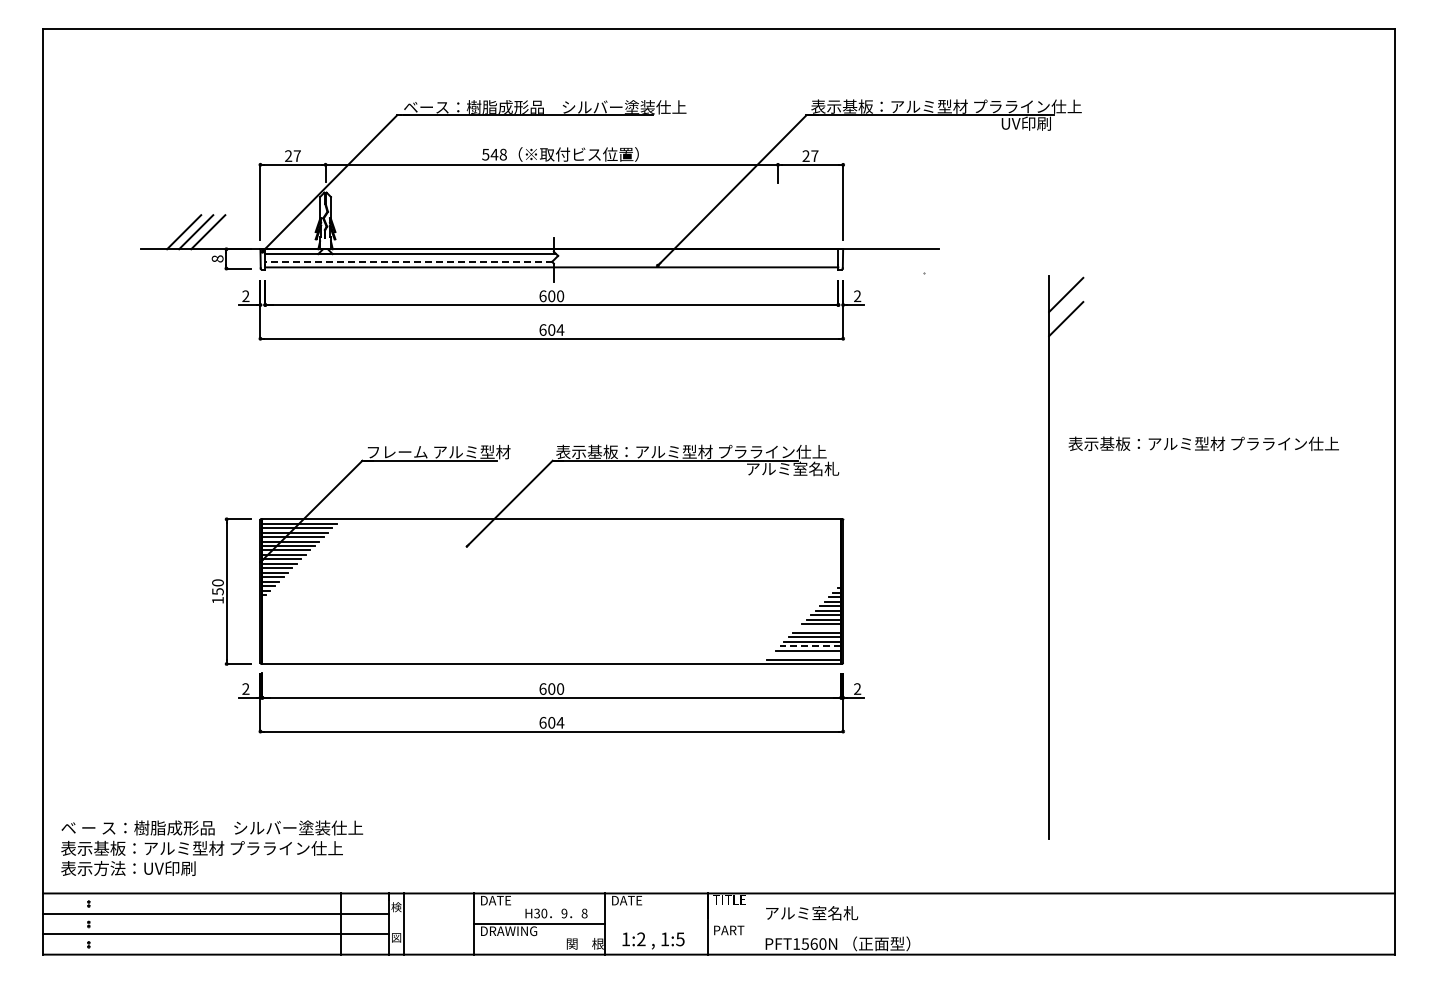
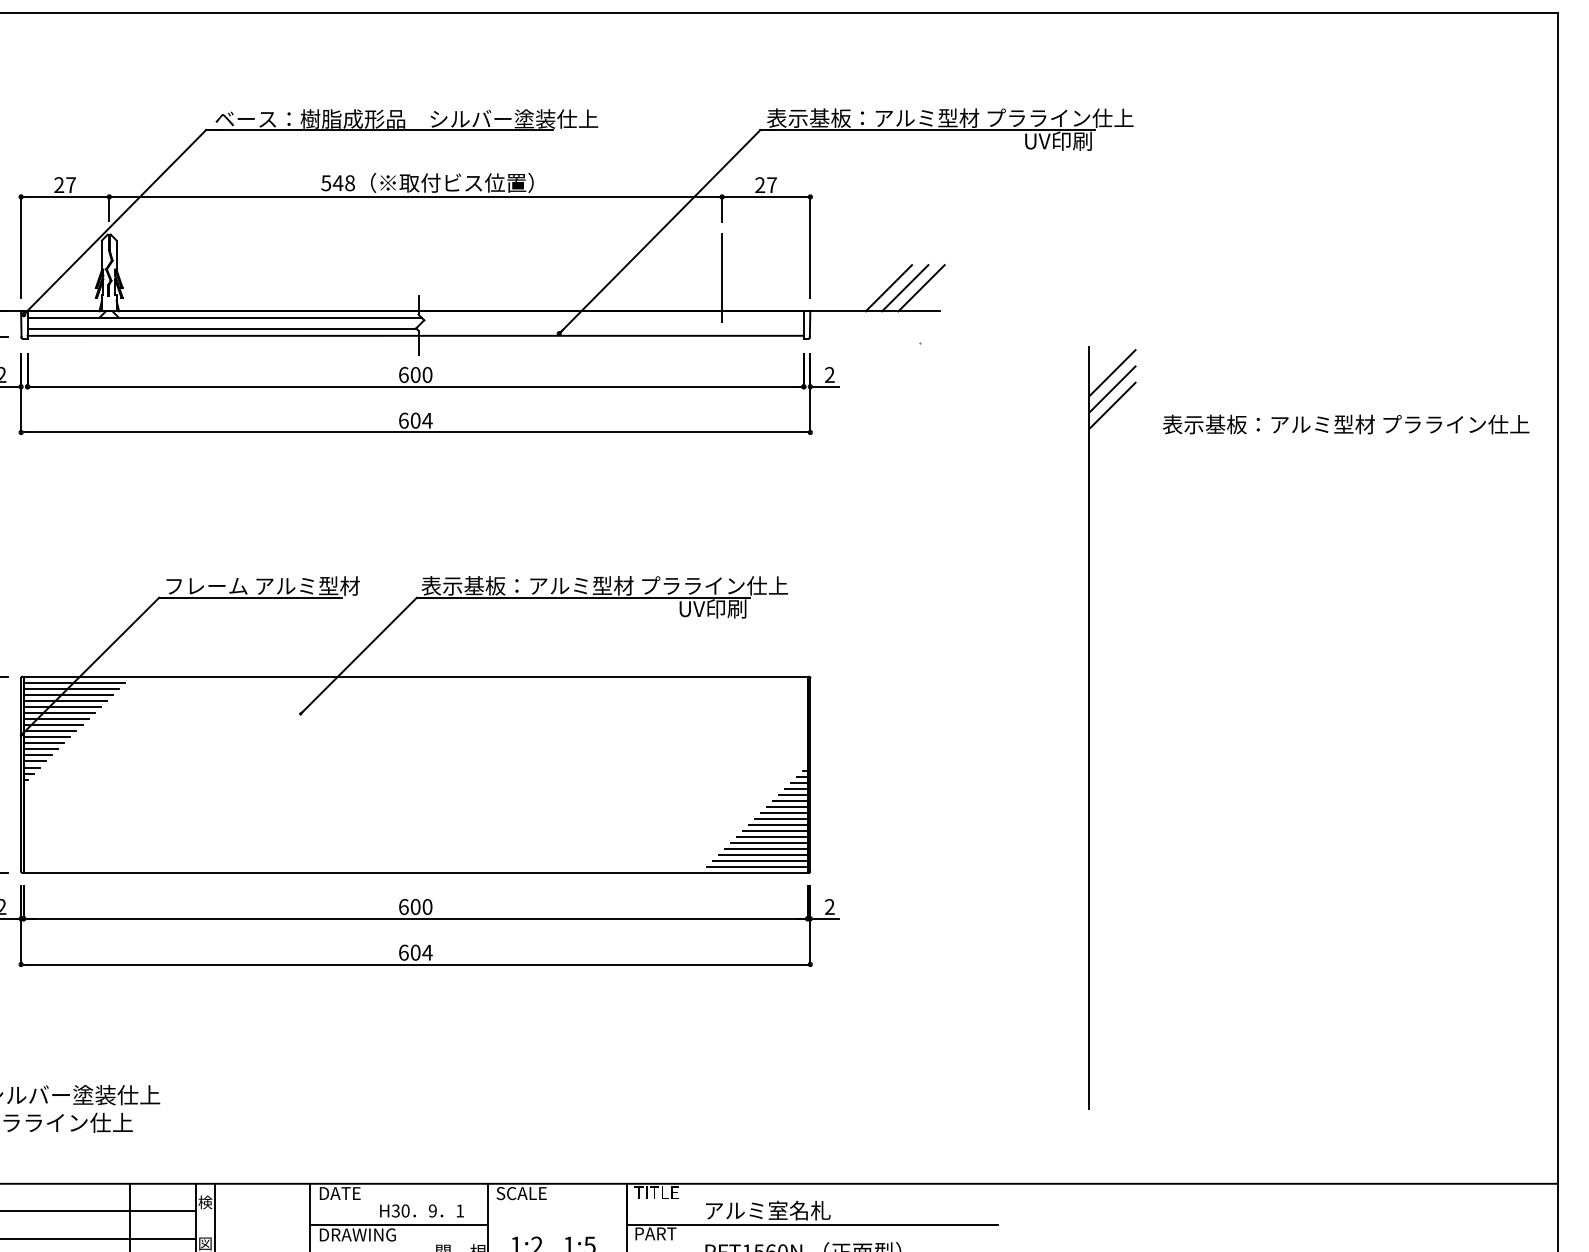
line: (778, 224) -> (722, 277), added
line: (901, 232) -> (889, 288), added
line: (913, 232) -> (905, 288), added
line: (925, 232) -> (921, 288), added
line: (408, 262) -> (221, 329), dashed -> solid
line: (1066, 306) -> (1112, 388), added
text: (1203, 443) -> (1345, 424), moved
text: (792, 468) -> (741, 608), アルミ室名札 -> UV印刷
line: (819, 628) -> (778, 824), added
line: (810, 646) -> (766, 849), dashed -> solid
line: (806, 655) -> (760, 861), added
text: (629, 900) -> (520, 1193), DATE -> SCALE
text: (584, 913) -> (460, 1210), 8 -> 1
line: (844, 924) -> (812, 1225), added

